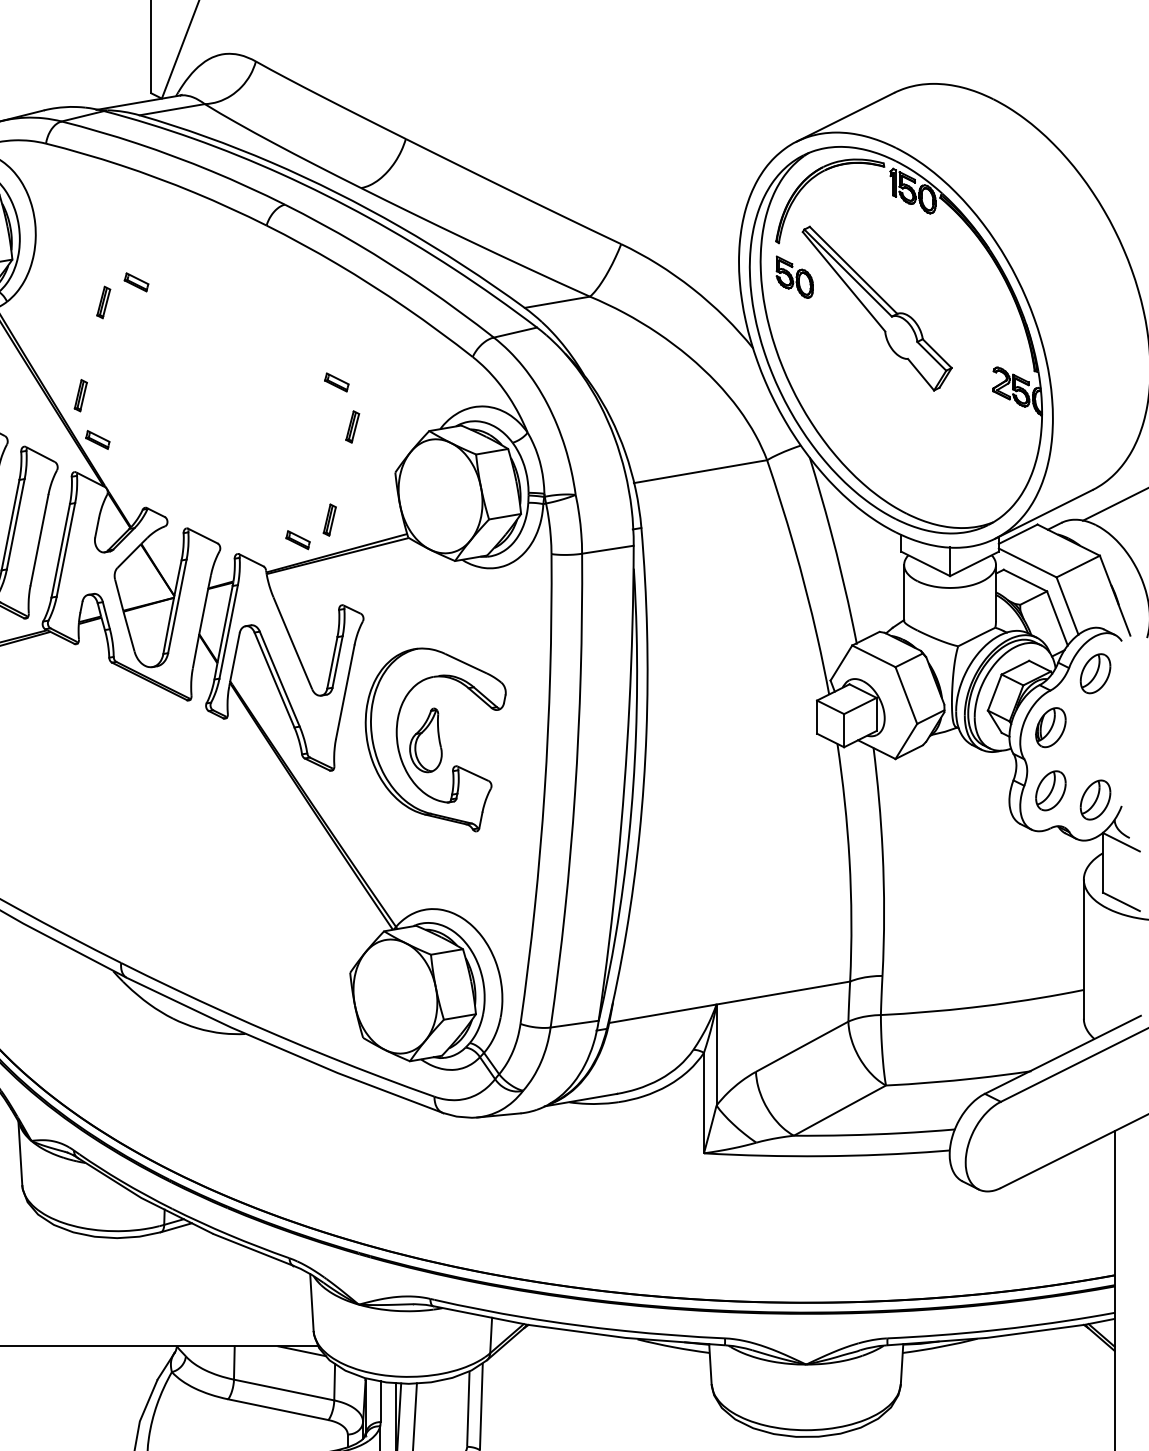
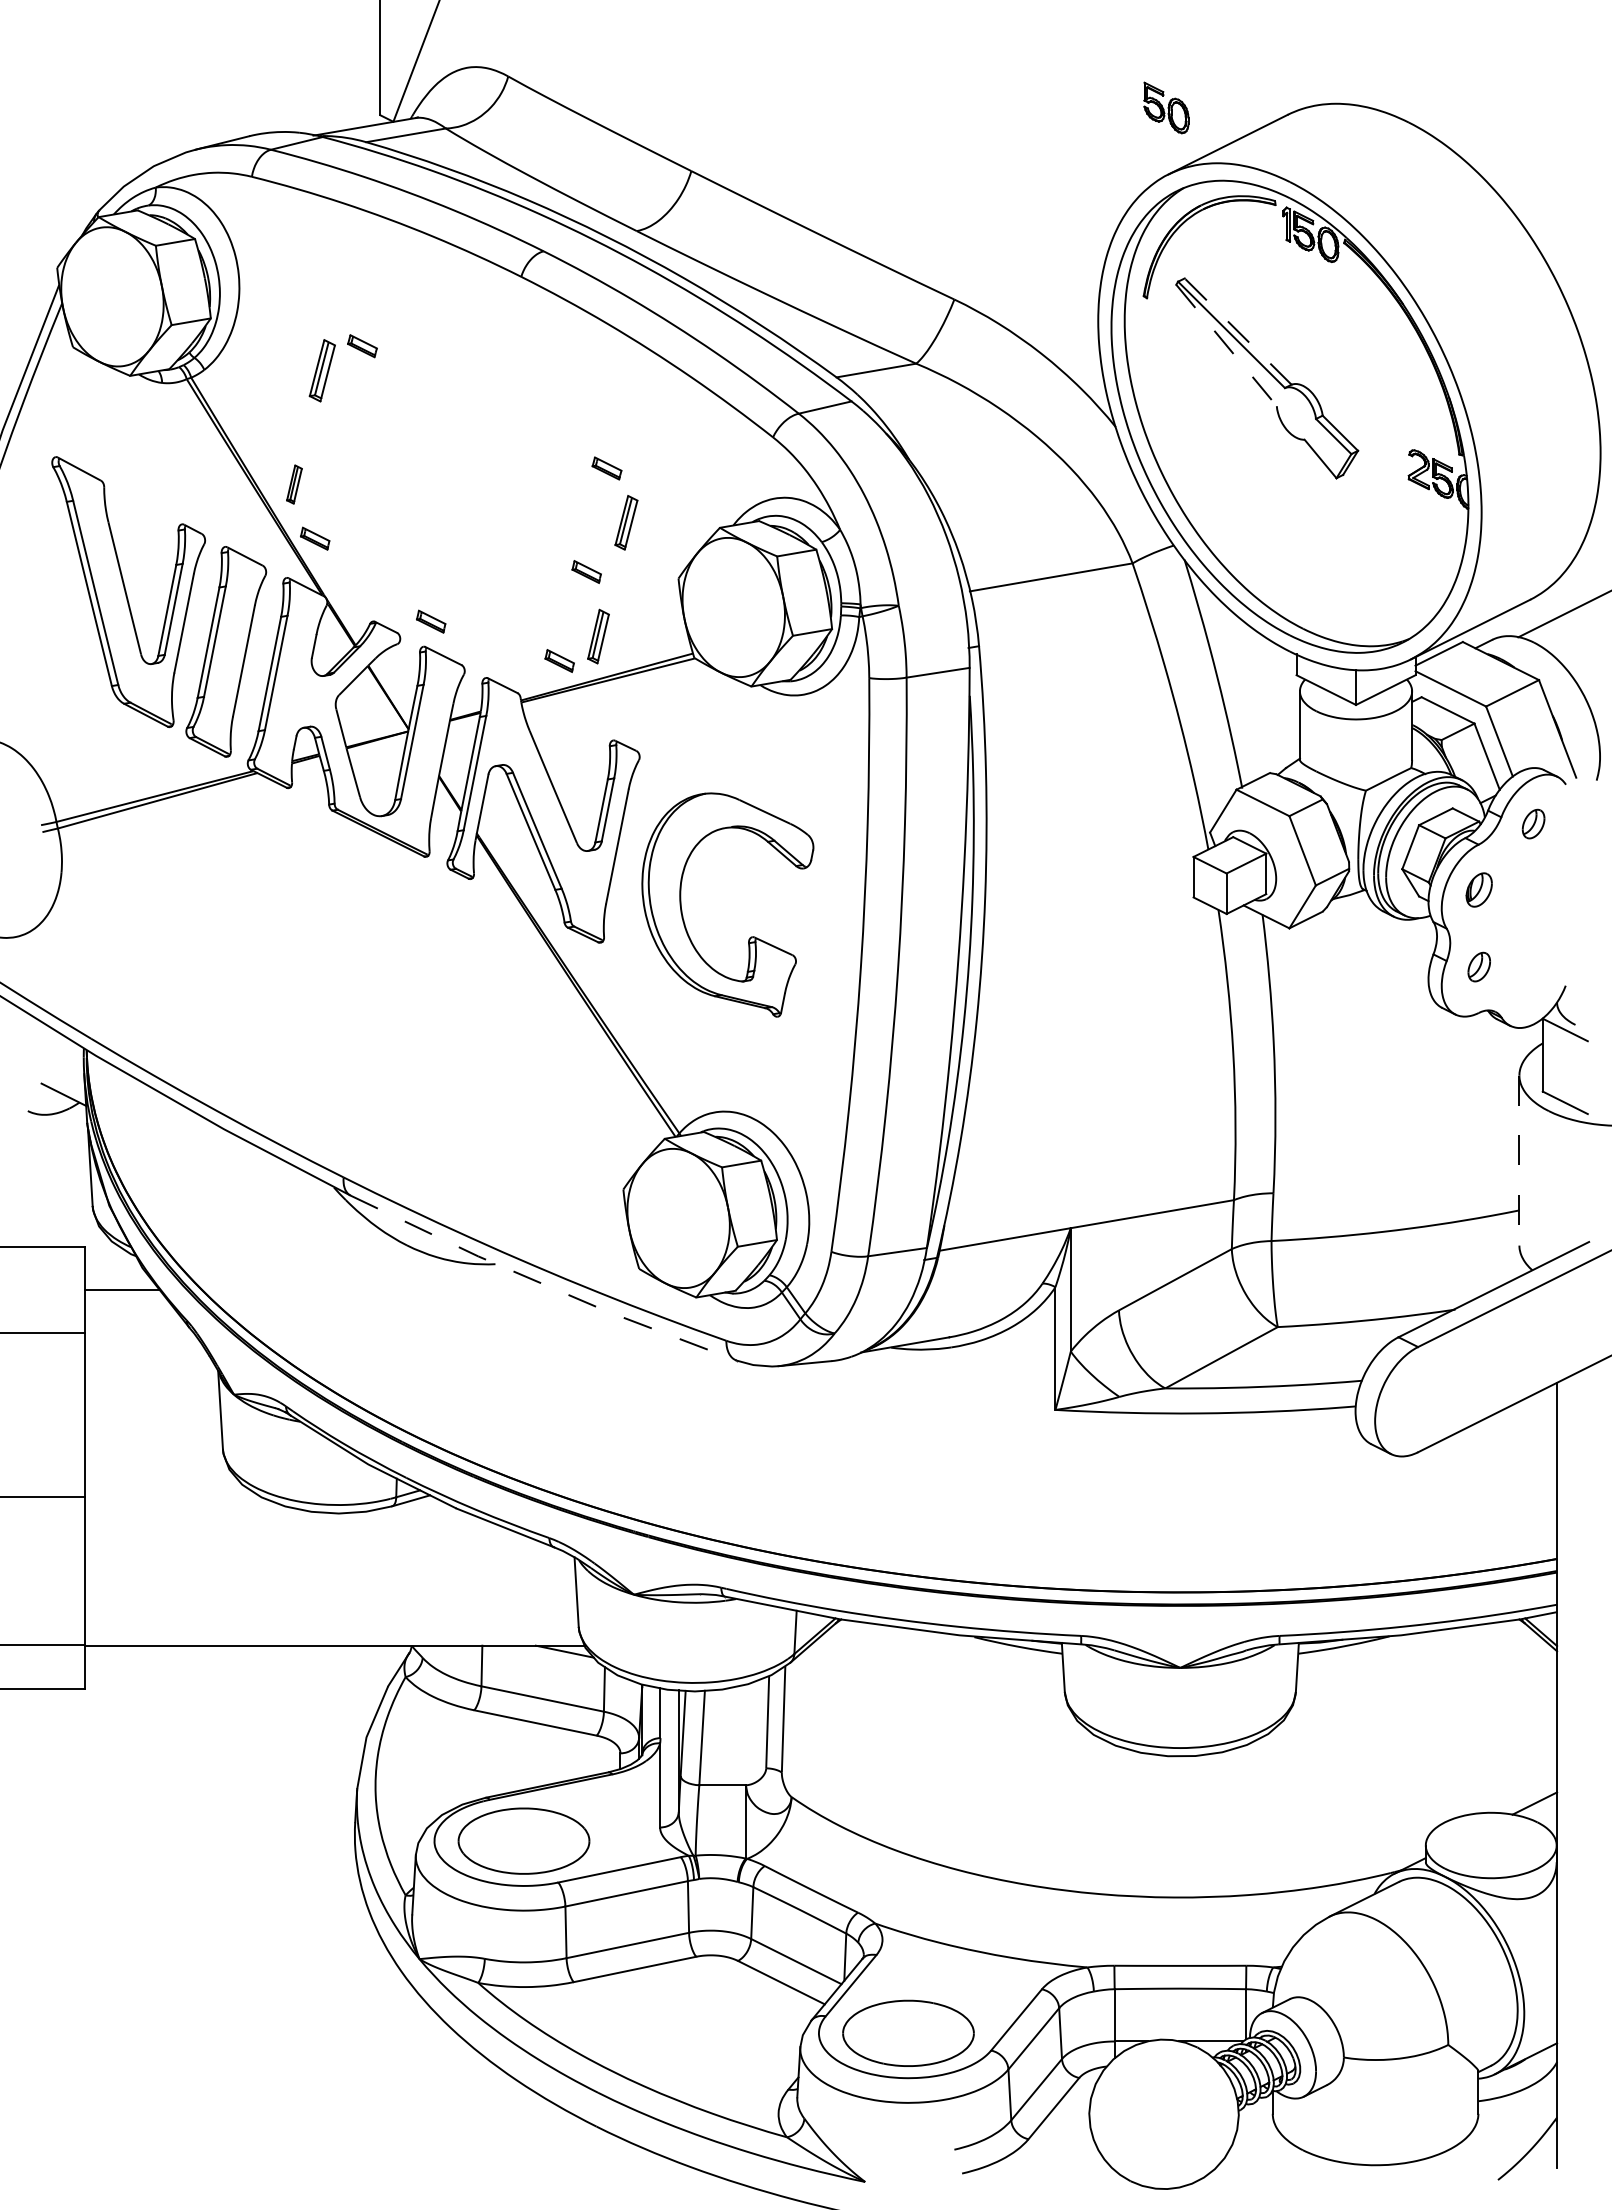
line: (853, 270) -> (1237, 331), solid -> dashed
part: (794, 276) -> (1166, 107), moved
line: (844, 281) -> (1226, 345), solid -> dashed
part: (103, 302) -> (322, 370), size x1.6
part: (352, 426) -> (626, 522), size x1.4
part: (319, 466) -> (586, 571), added
part: (193, 507) -> (431, 621), added
part: (329, 520) -> (598, 636), size x1.4
part: (1095, 673) -> (1533, 823), size x0.6
part: (1051, 727) -> (1479, 889), size x0.7
part: (425, 740) -> (715, 905), removed
part: (1051, 790) -> (1479, 966), size x0.6
part: (1095, 800) -> (1533, 978), removed
line: (1083, 949) -> (1519, 1160), solid -> dashed
line: (283, 1049) -> (541, 1283), solid -> dashed

